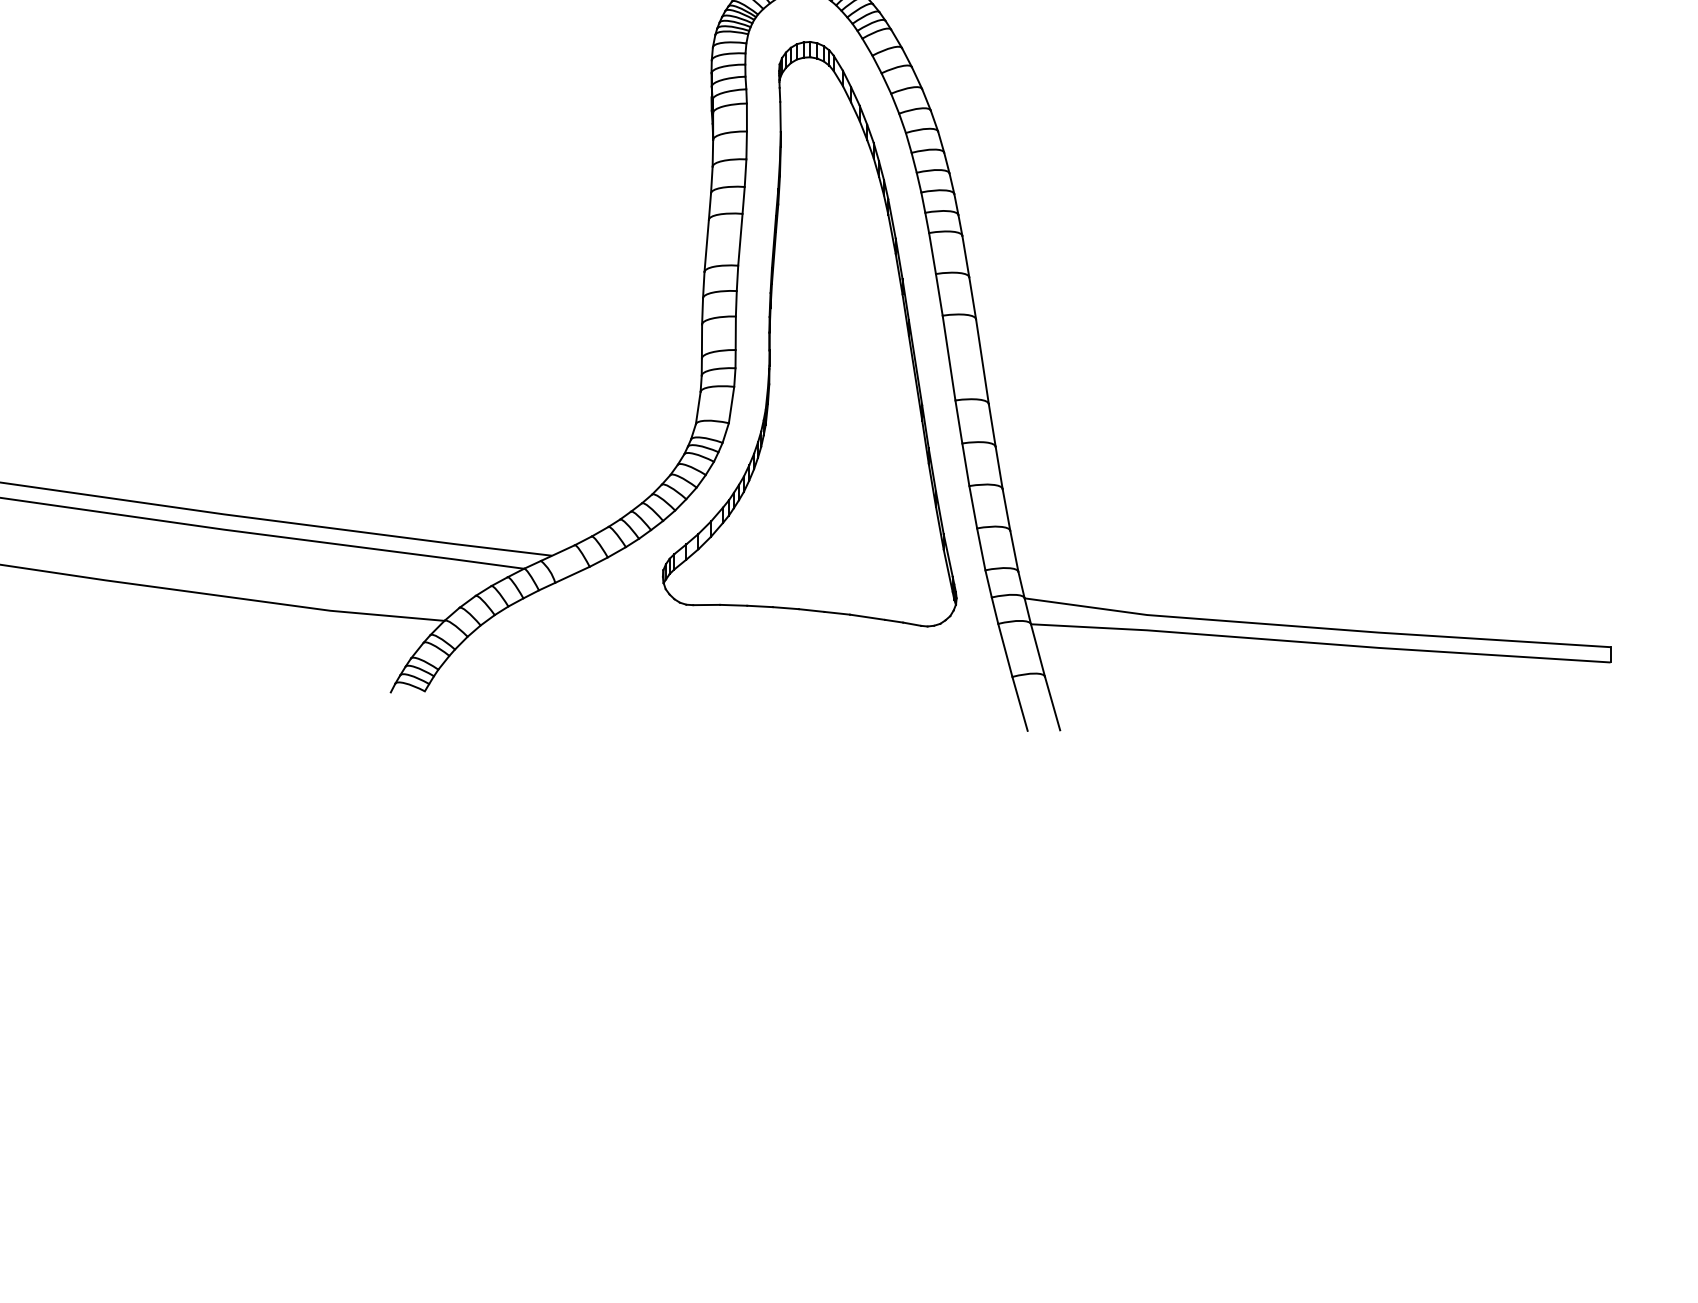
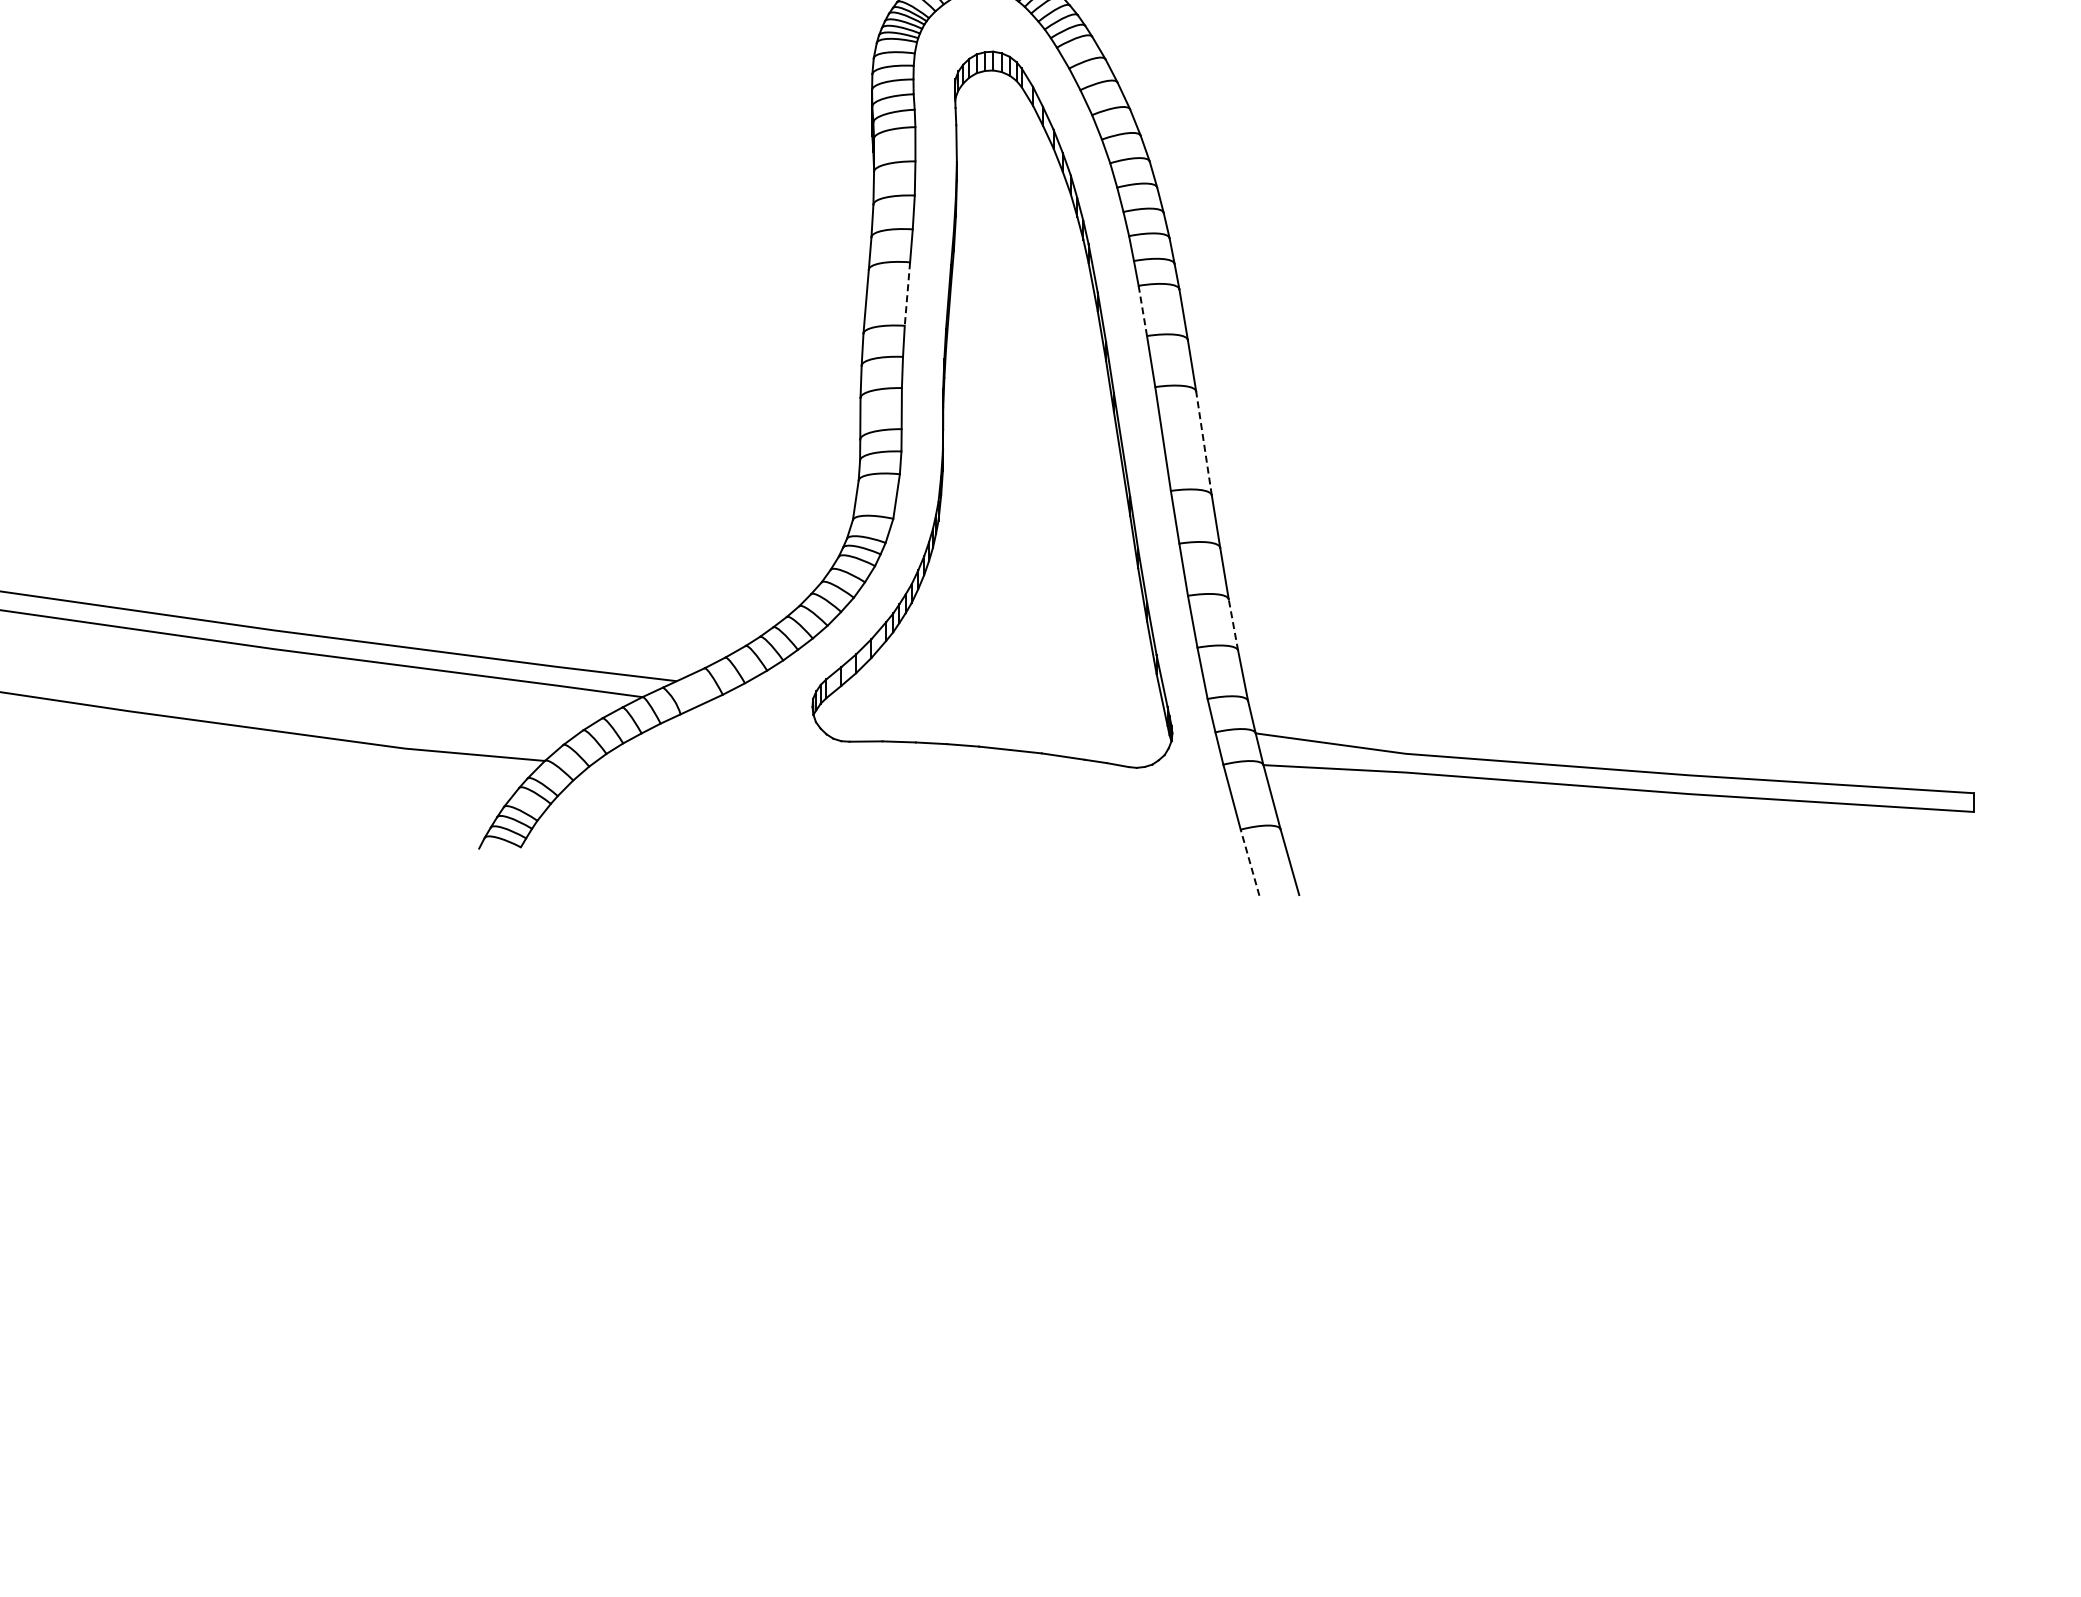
line: (740, 240) -> (907, 294), solid -> dashed
line: (932, 253) -> (1142, 310), solid -> dashed
line: (982, 361) -> (1203, 443), solid -> dashed
line: (1006, 509) -> (1233, 624), solid -> dashed
line: (1019, 703) -> (1249, 862), solid -> dashed

